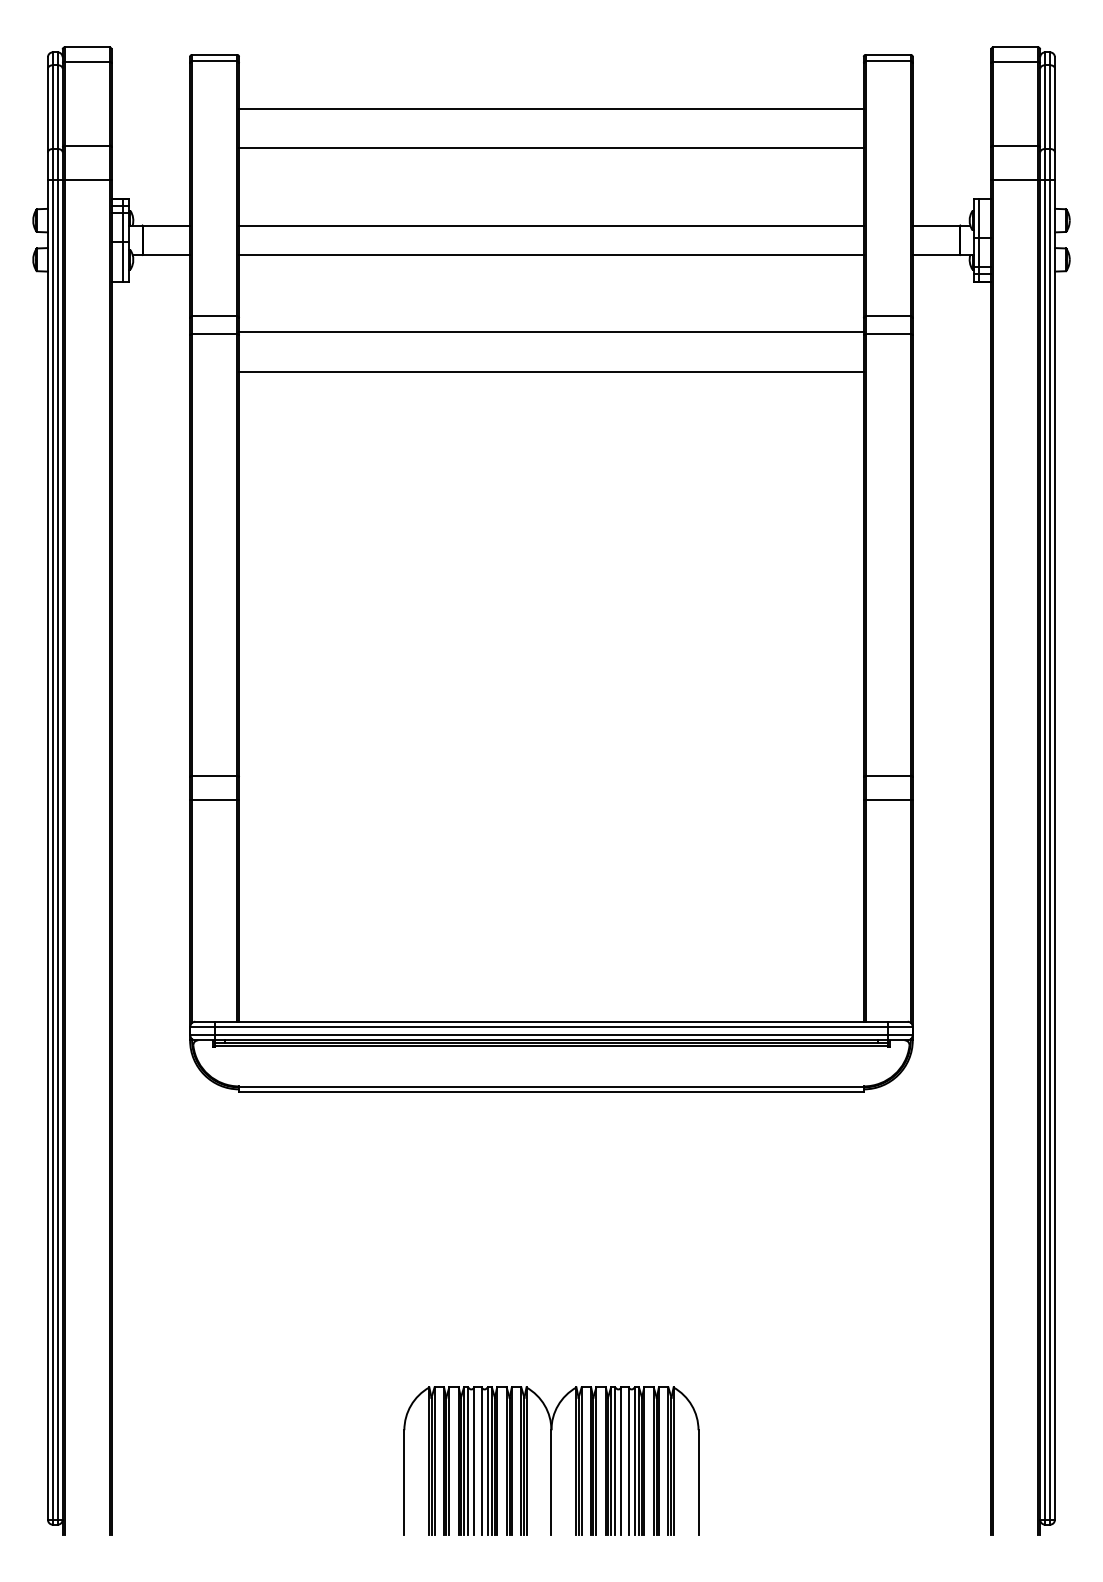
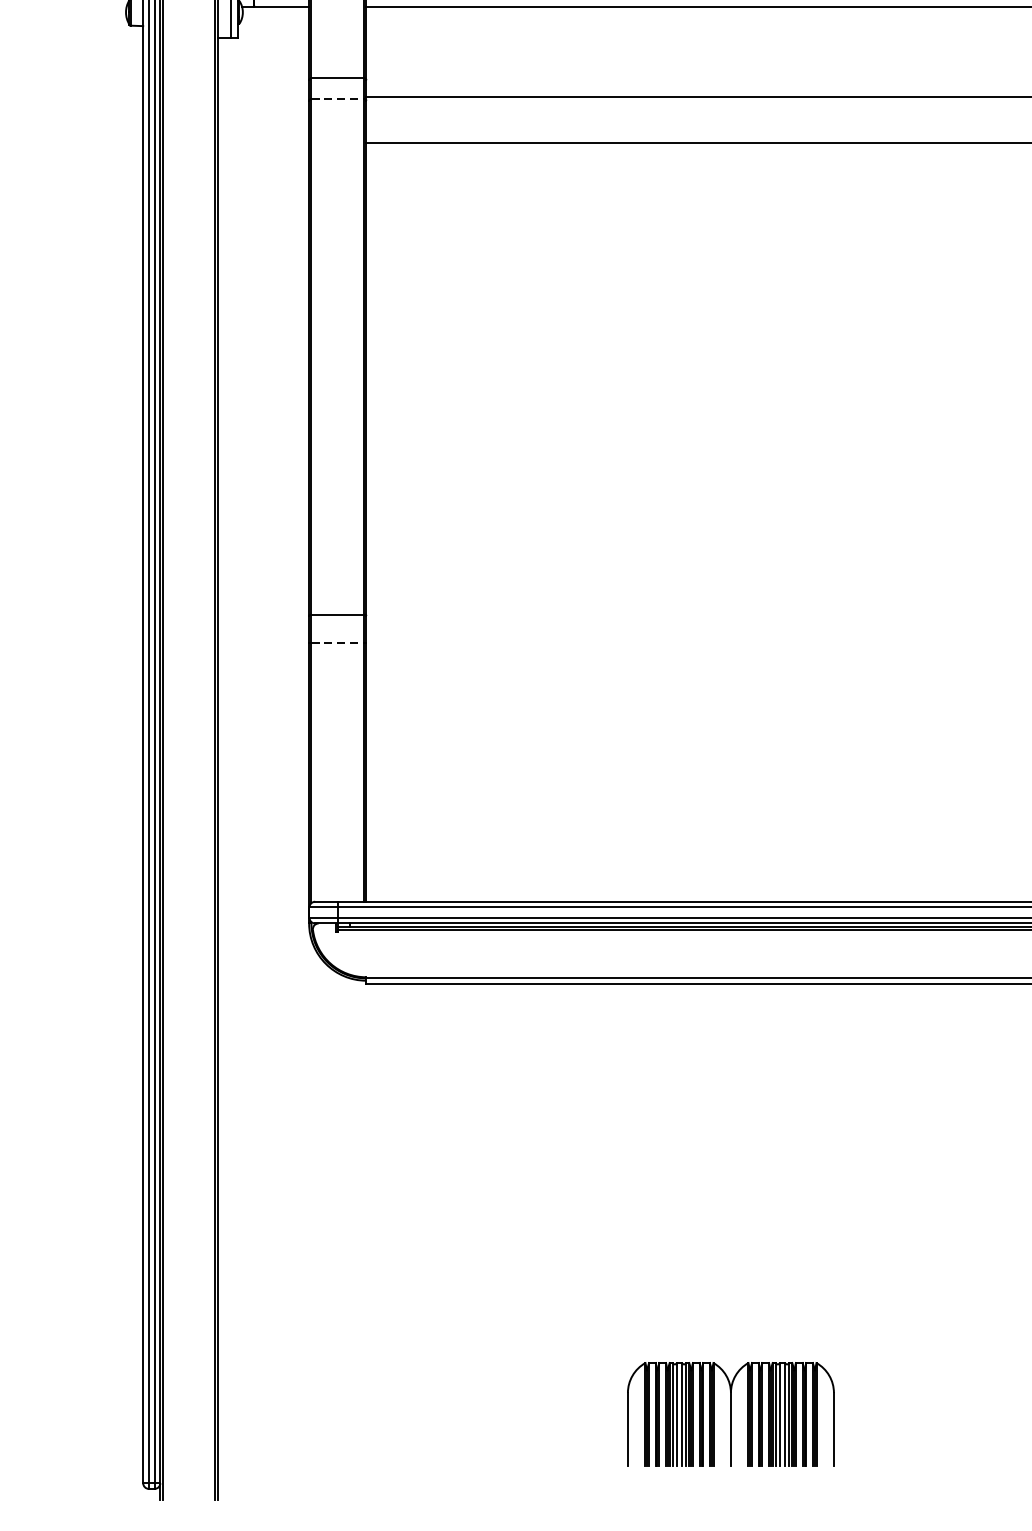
line: (214, 334) -> (337, 99), solid -> dashed
line: (214, 800) -> (337, 643), solid -> dashed
part: (551, 1460) -> (730, 1413), size x0.6

